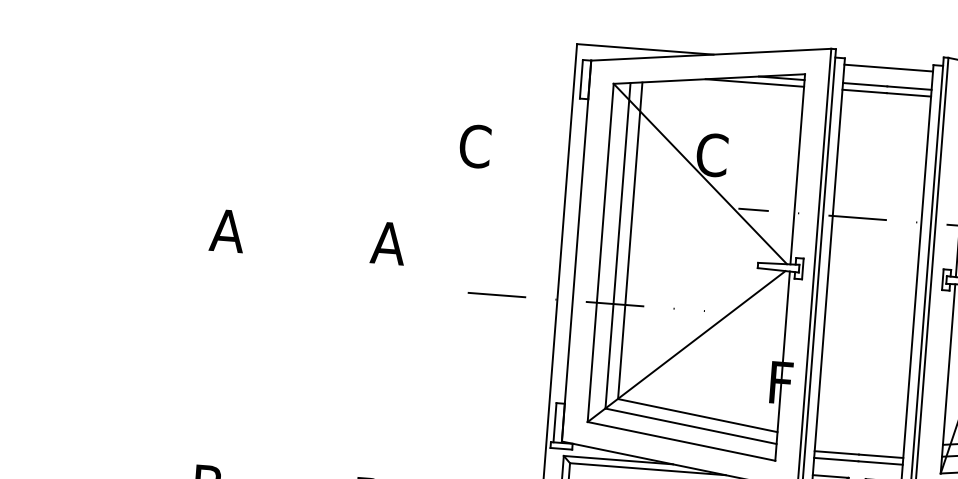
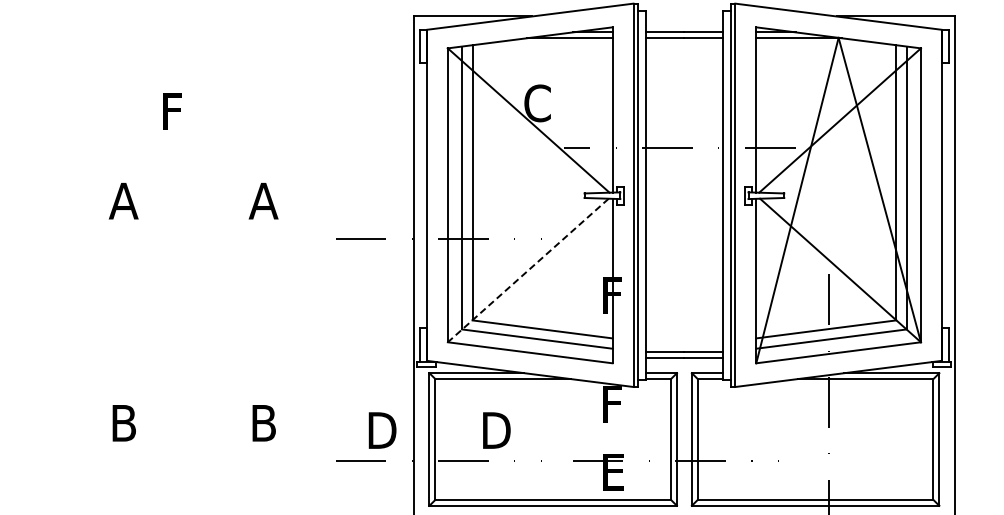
line: (887, 68) -> (683, 16), removed
text: (385, 139) -> (254, 111), C -> F
line: (686, 346) -> (528, 270), solid -> dashed

